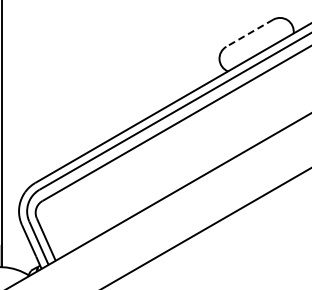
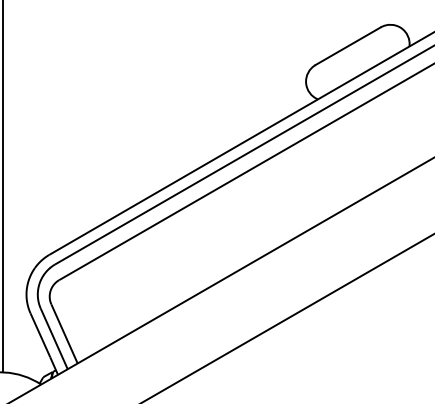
line: (249, 33) -> (347, 46), dashed -> solid

